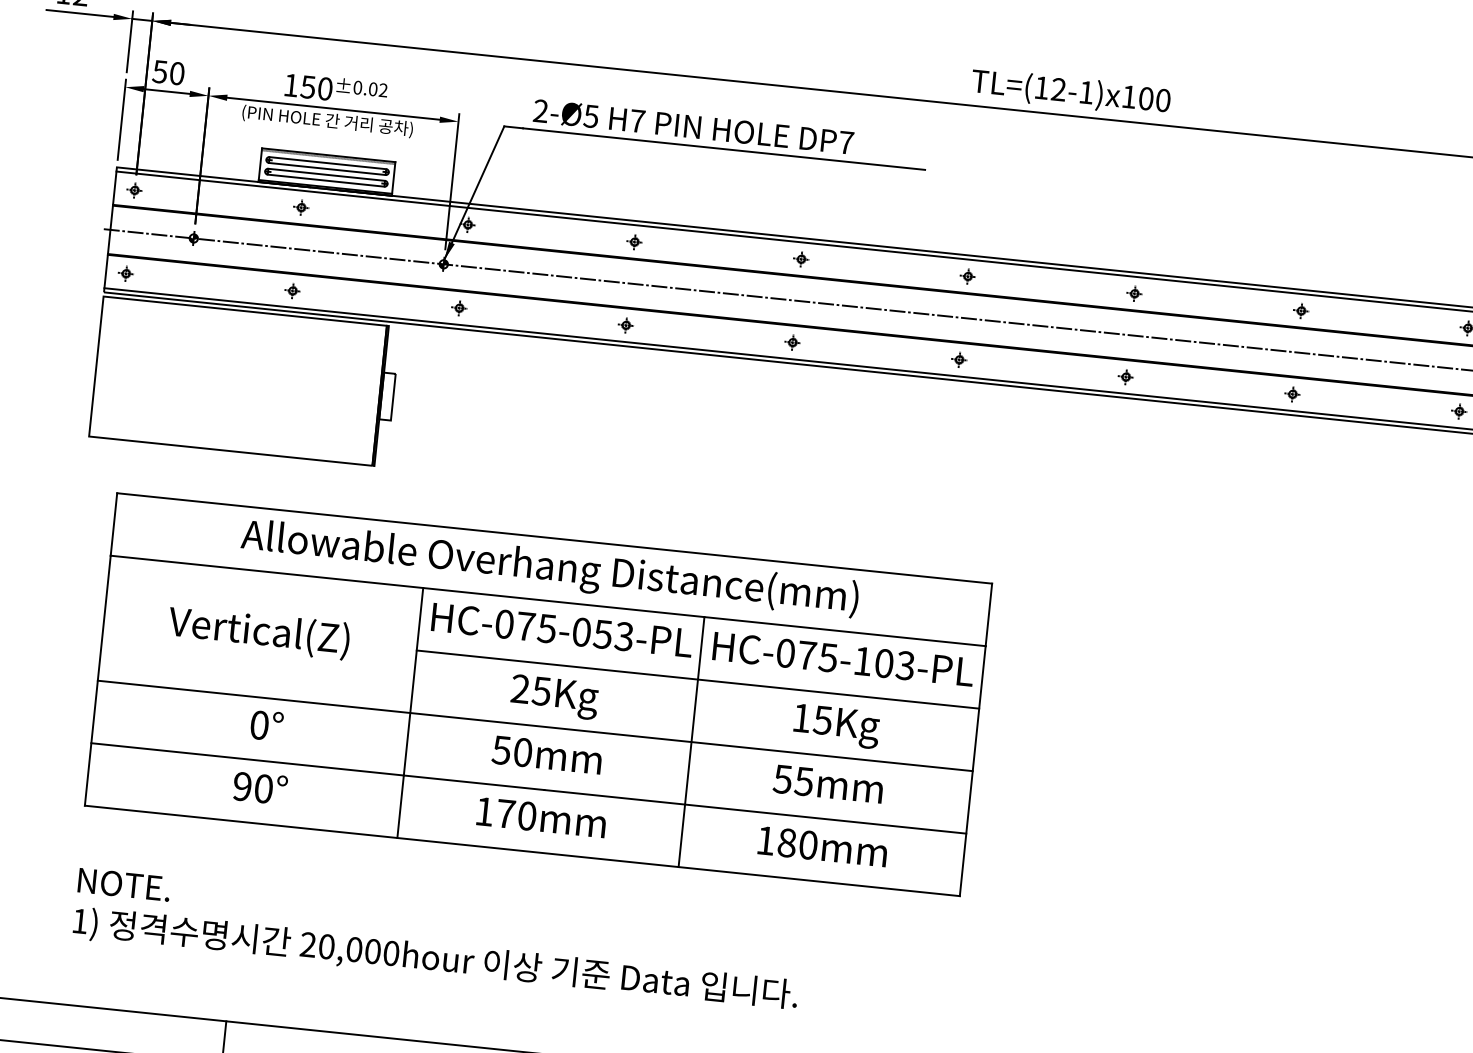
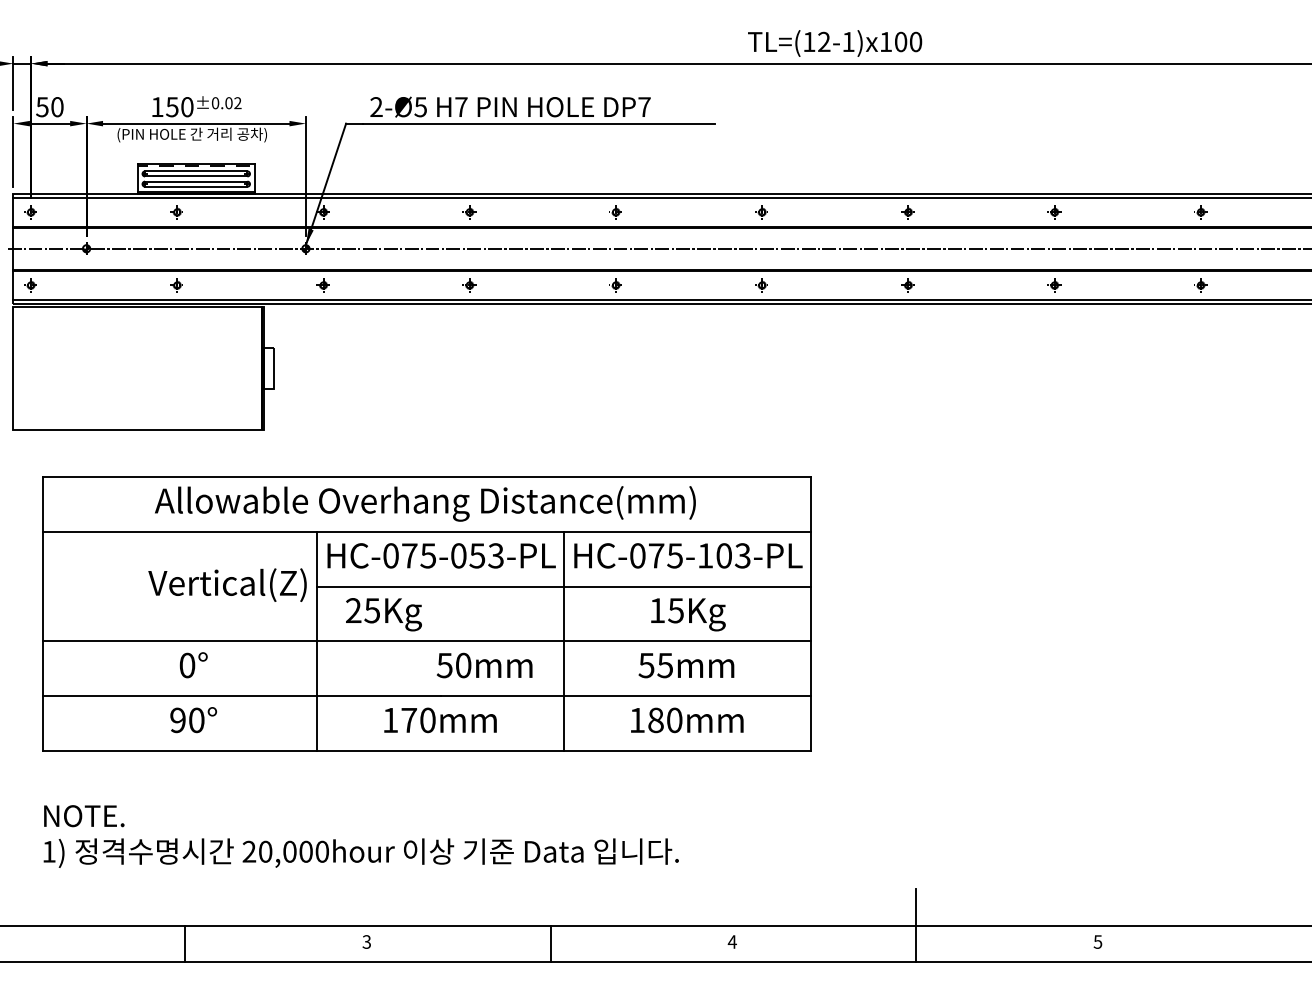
text: (259, 631) -> (227, 584), moved
text: (554, 696) -> (383, 614), moved
text: (546, 754) -> (484, 665), moved

